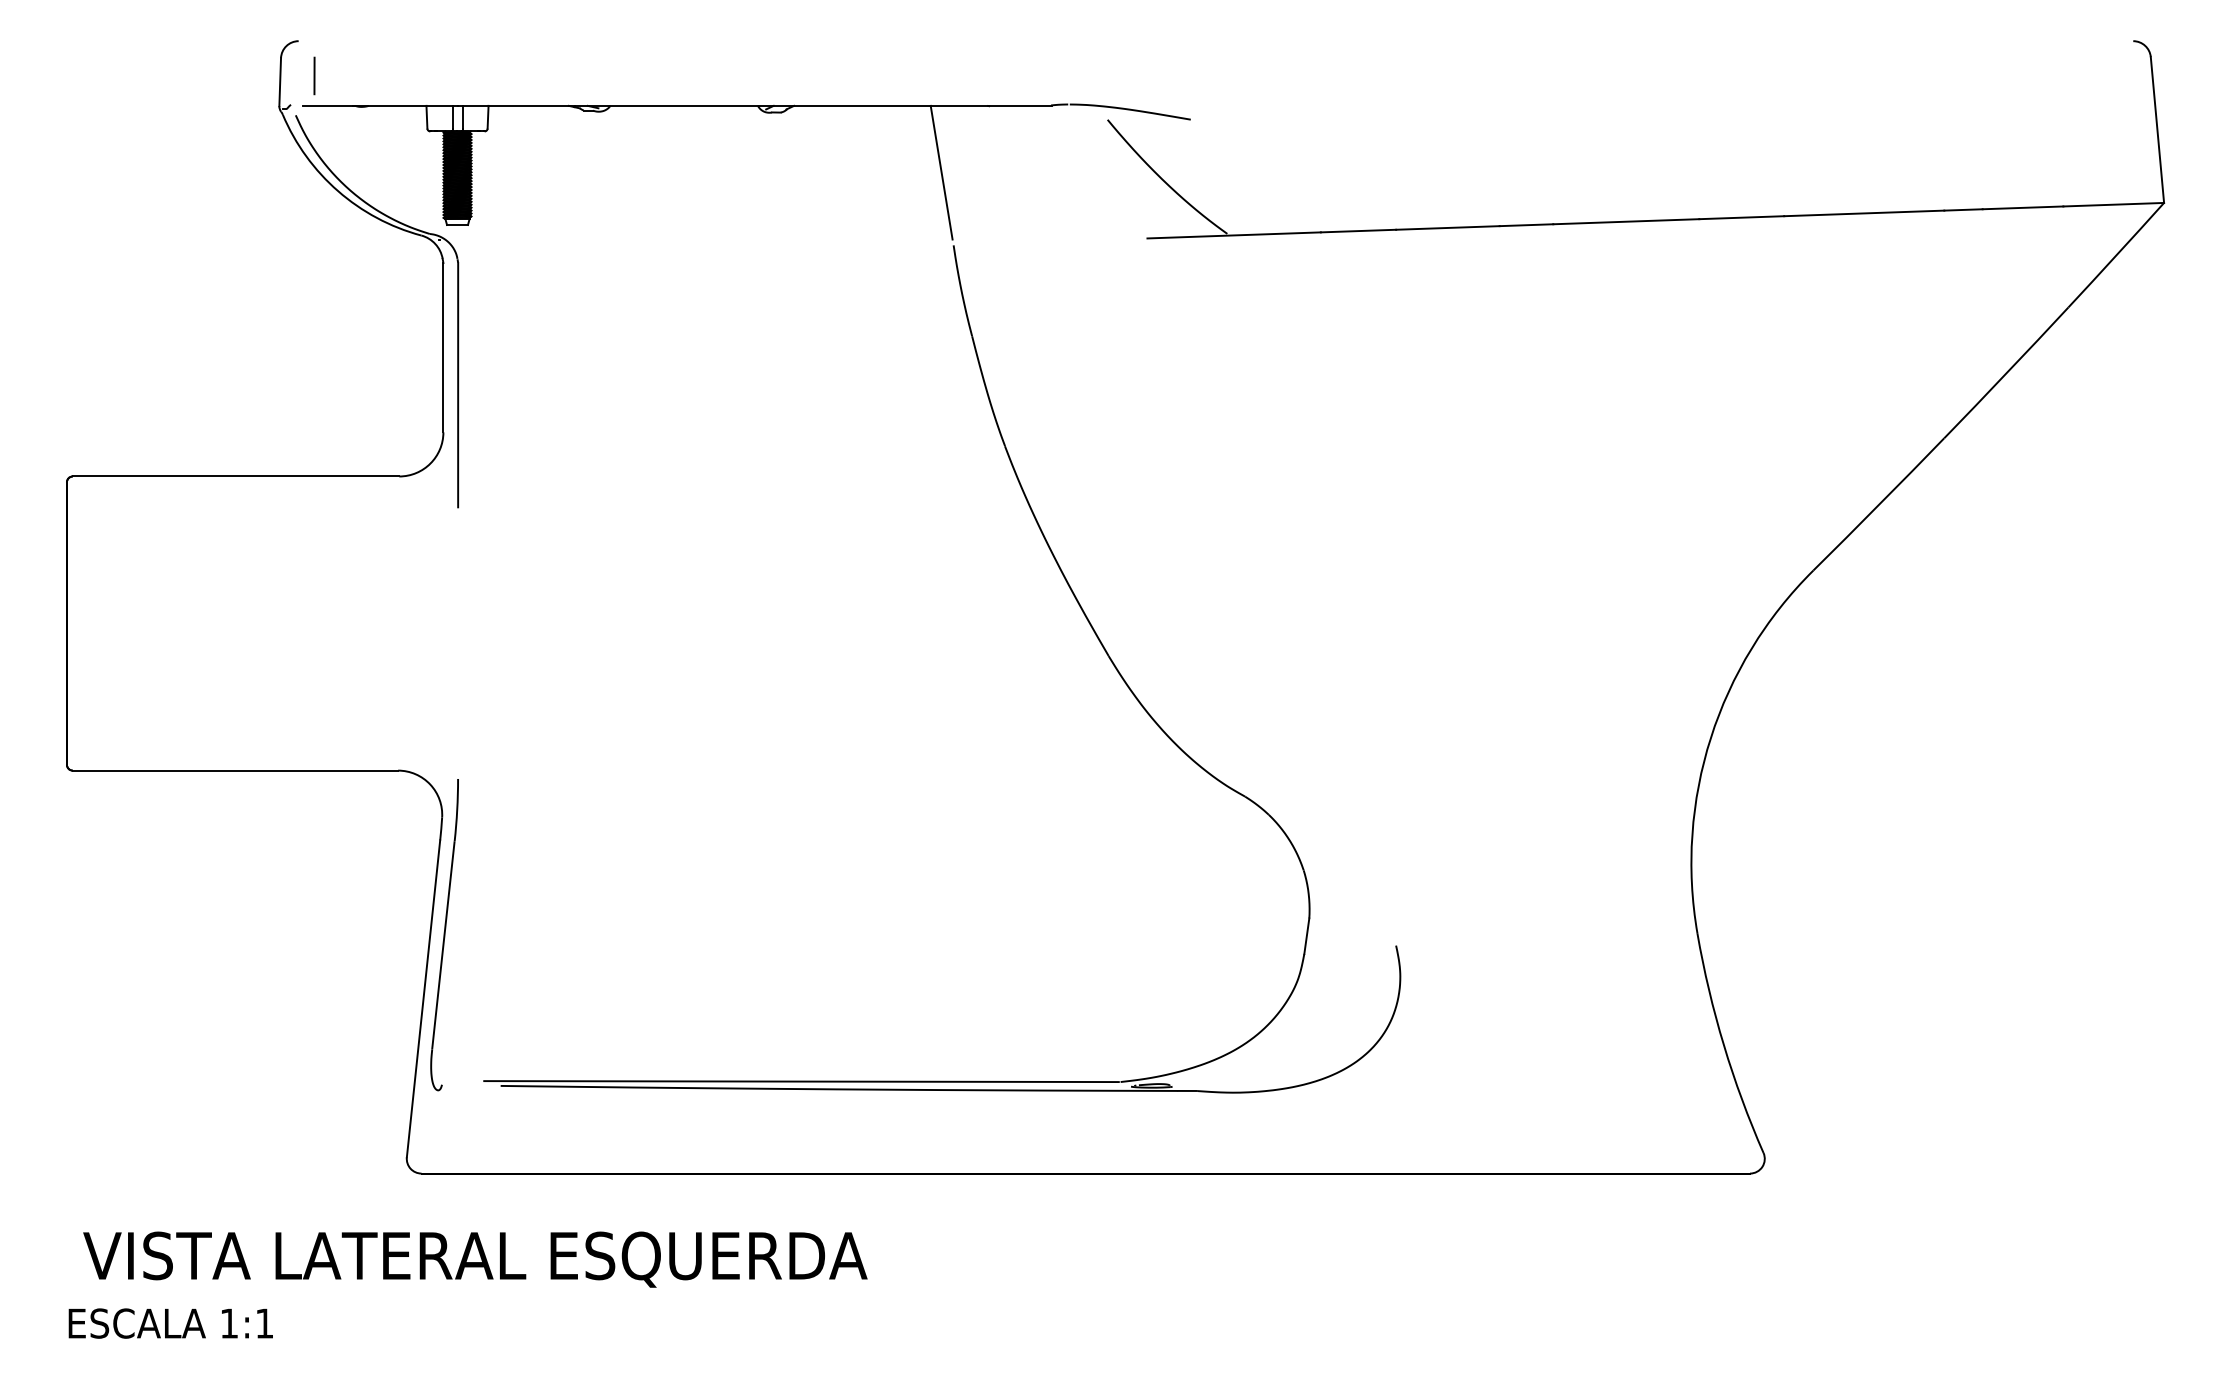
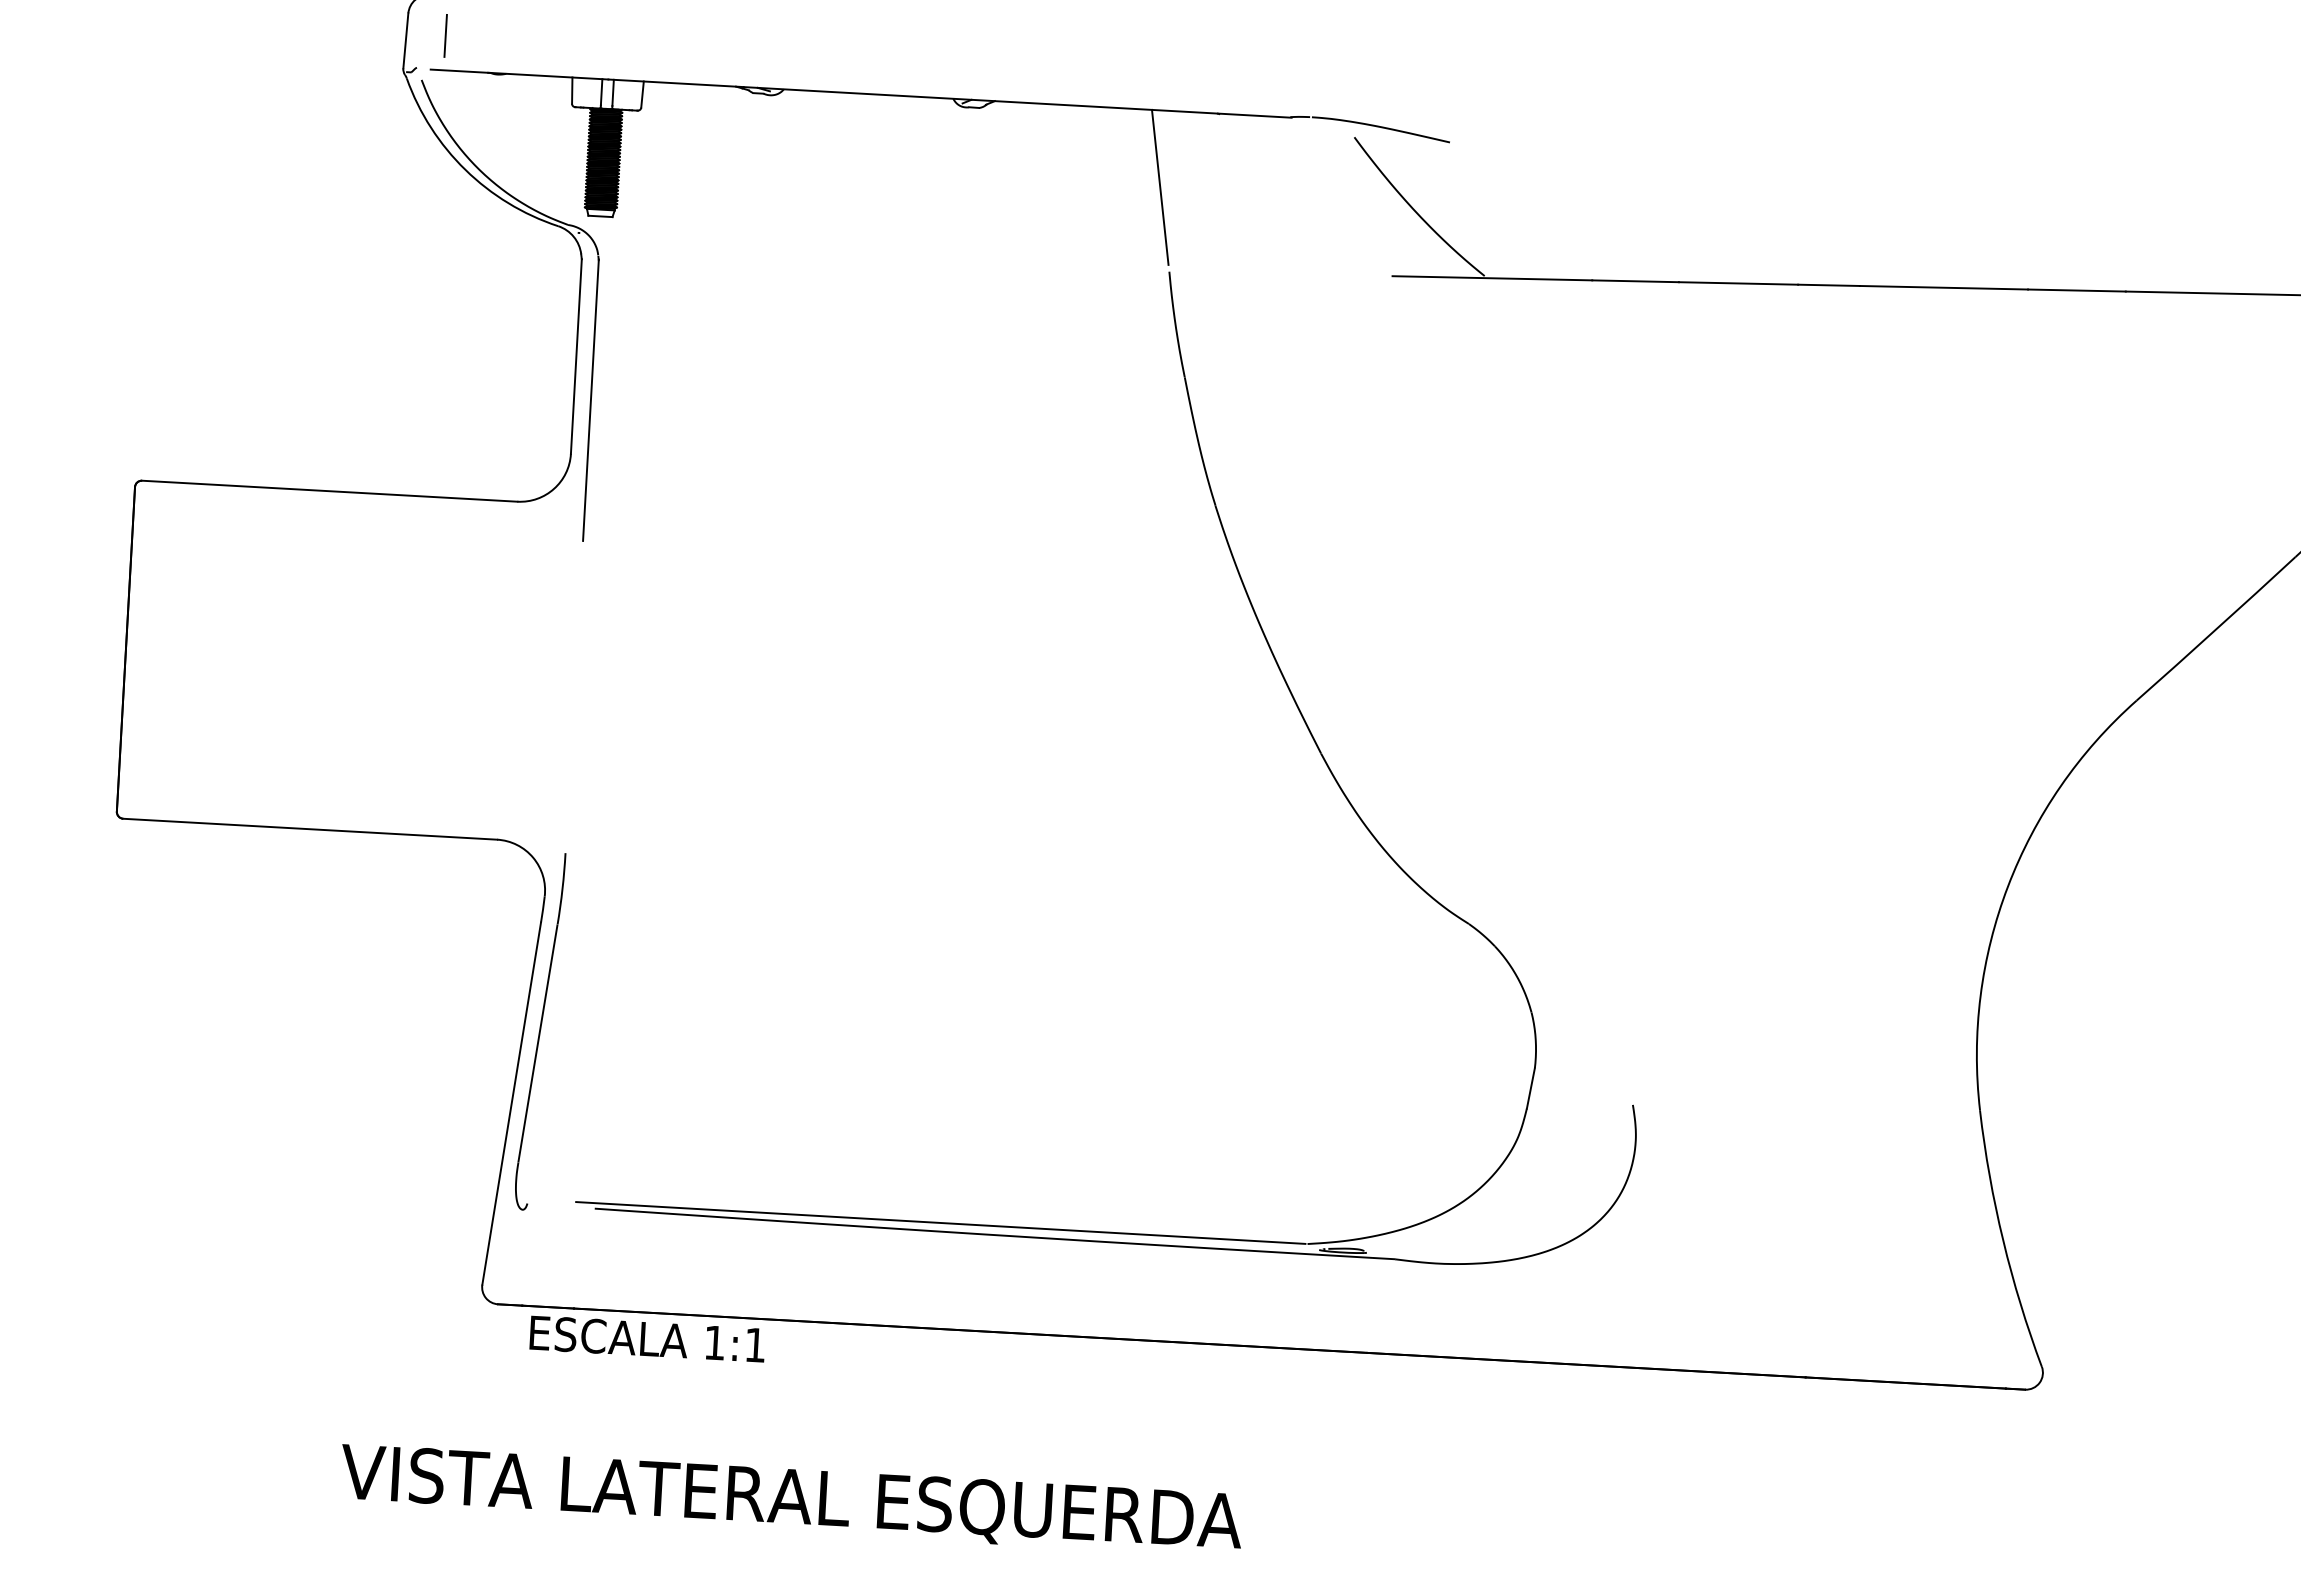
text: (475, 1259) -> (791, 1500), moved
text: (170, 1323) -> (647, 1339), moved

